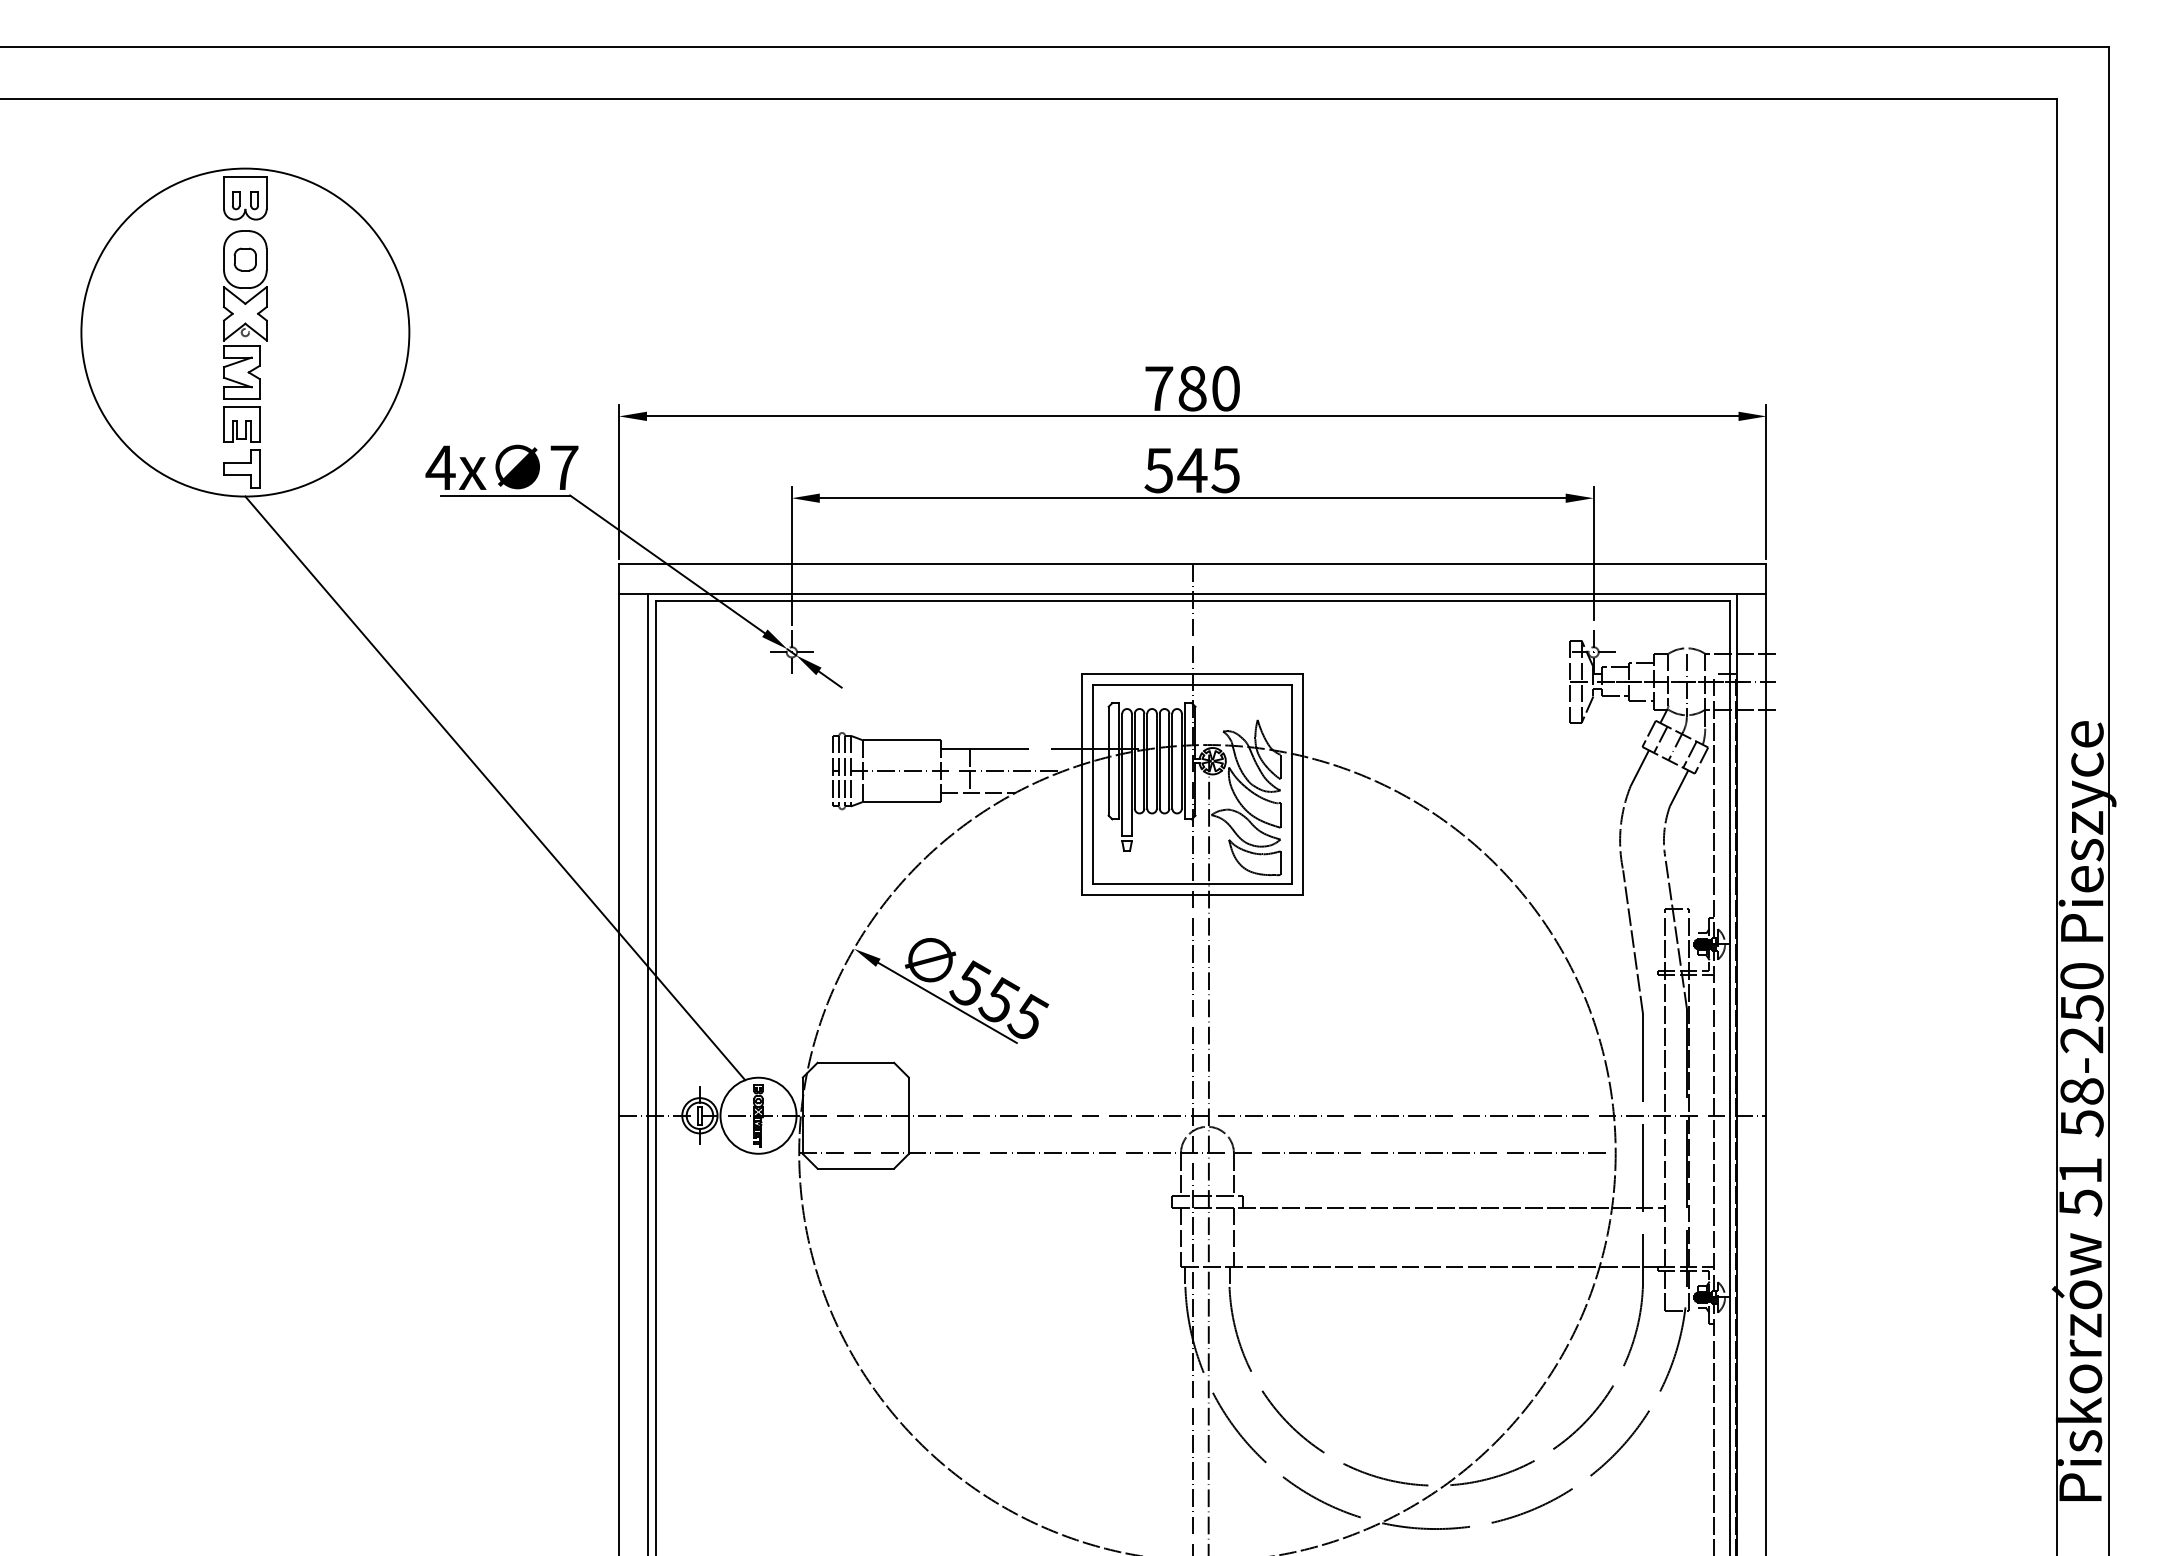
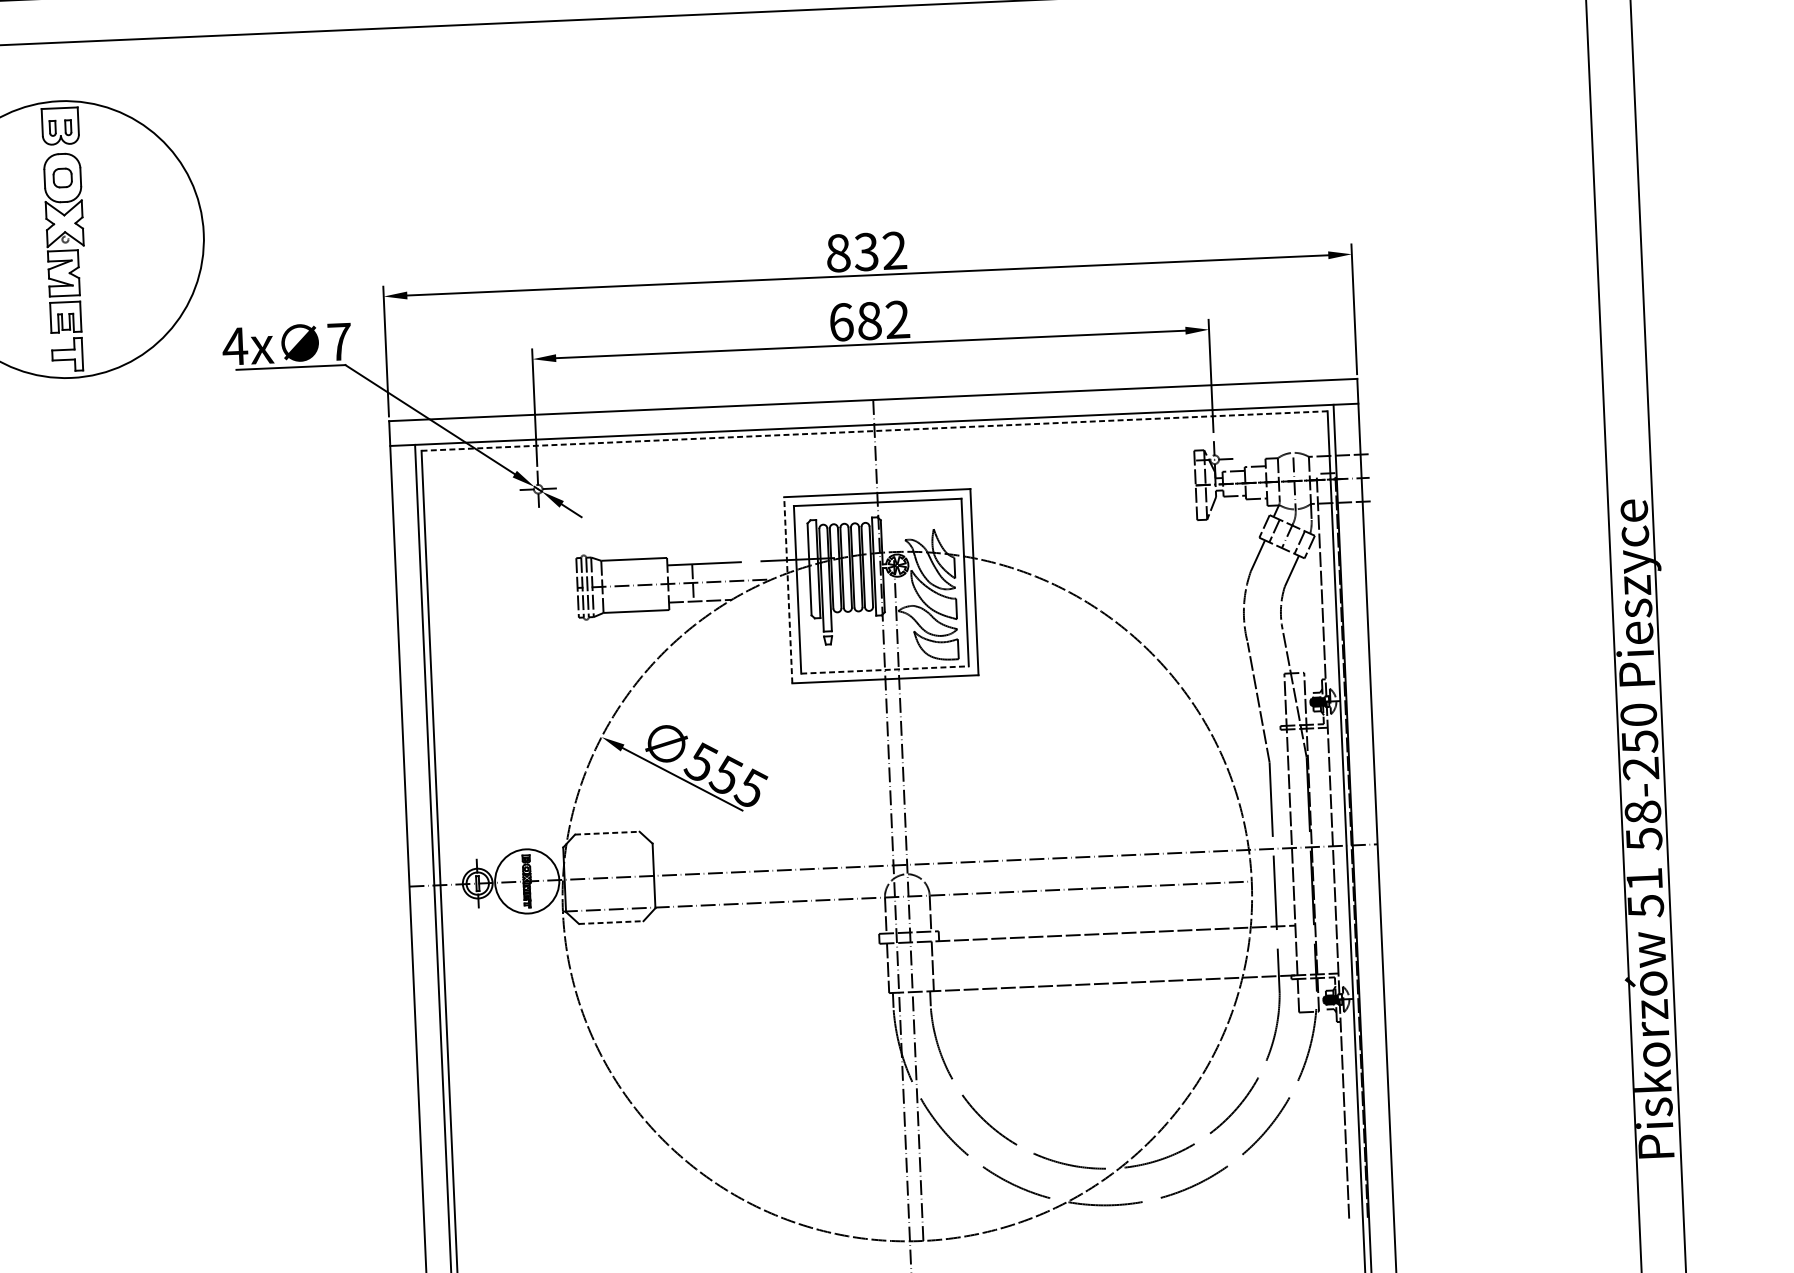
text: (1192, 388) -> (866, 251), 780 -> 832
text: (1191, 470) -> (868, 321), 545 -> 682
line: (1192, 600) -> (874, 430), solid -> dashed
line: (1082, 784) -> (788, 590), solid -> dashed
line: (495, 788) -> (293, 615), removed
line: (1193, 884) -> (885, 670), solid -> dashed
line: (856, 1062) -> (607, 832), solid -> dashed
line: (856, 1168) -> (611, 922), solid -> dashed

